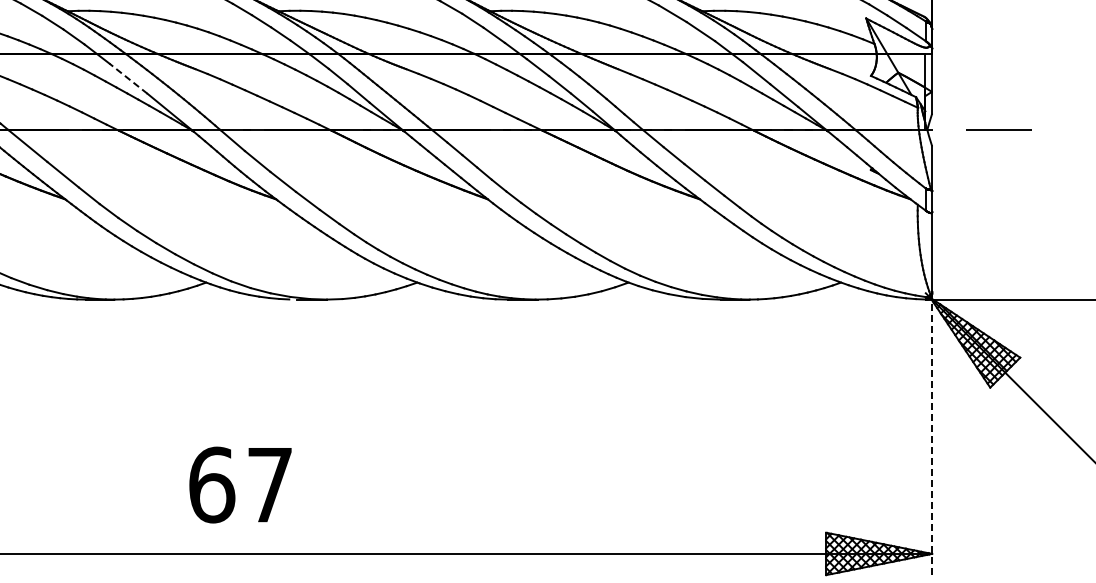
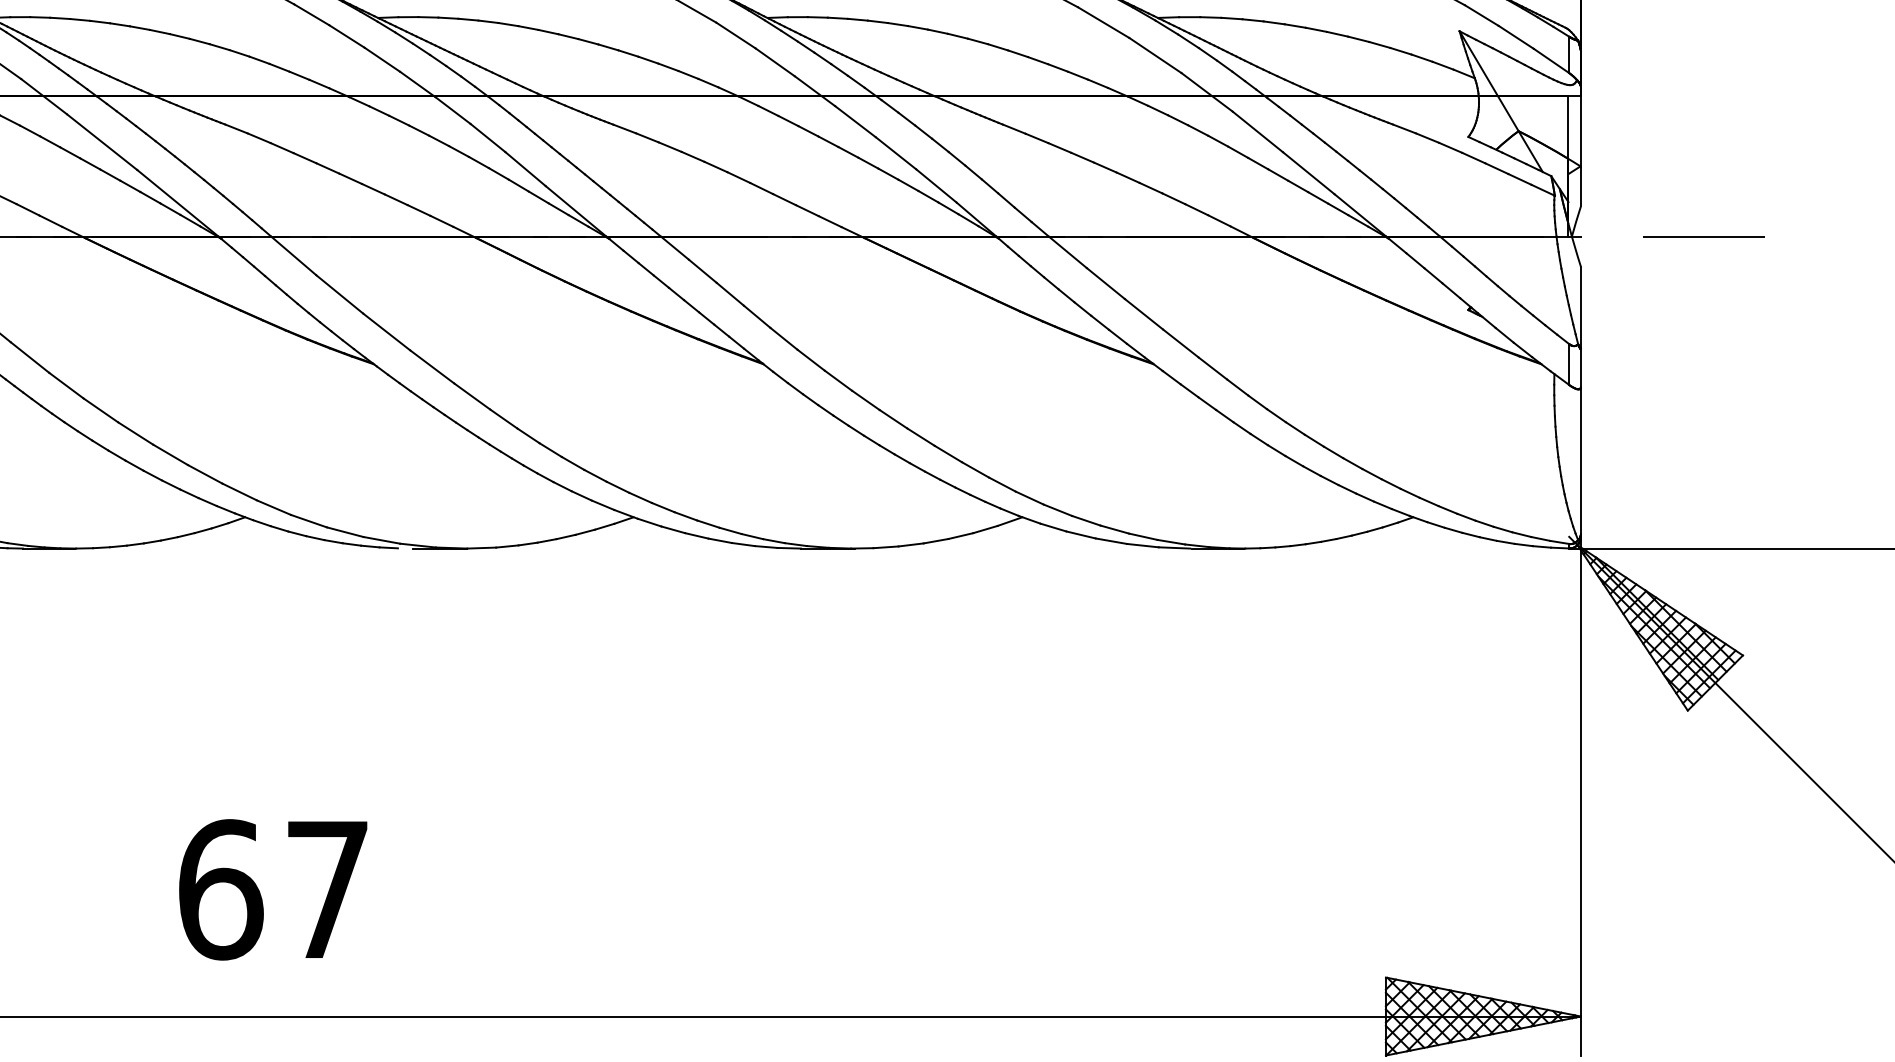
line: (128, 78) -> (102, 141), dashed -> solid
line: (932, 434) -> (1581, 796), dashed -> solid
text: (240, 484) -> (273, 888), moved

